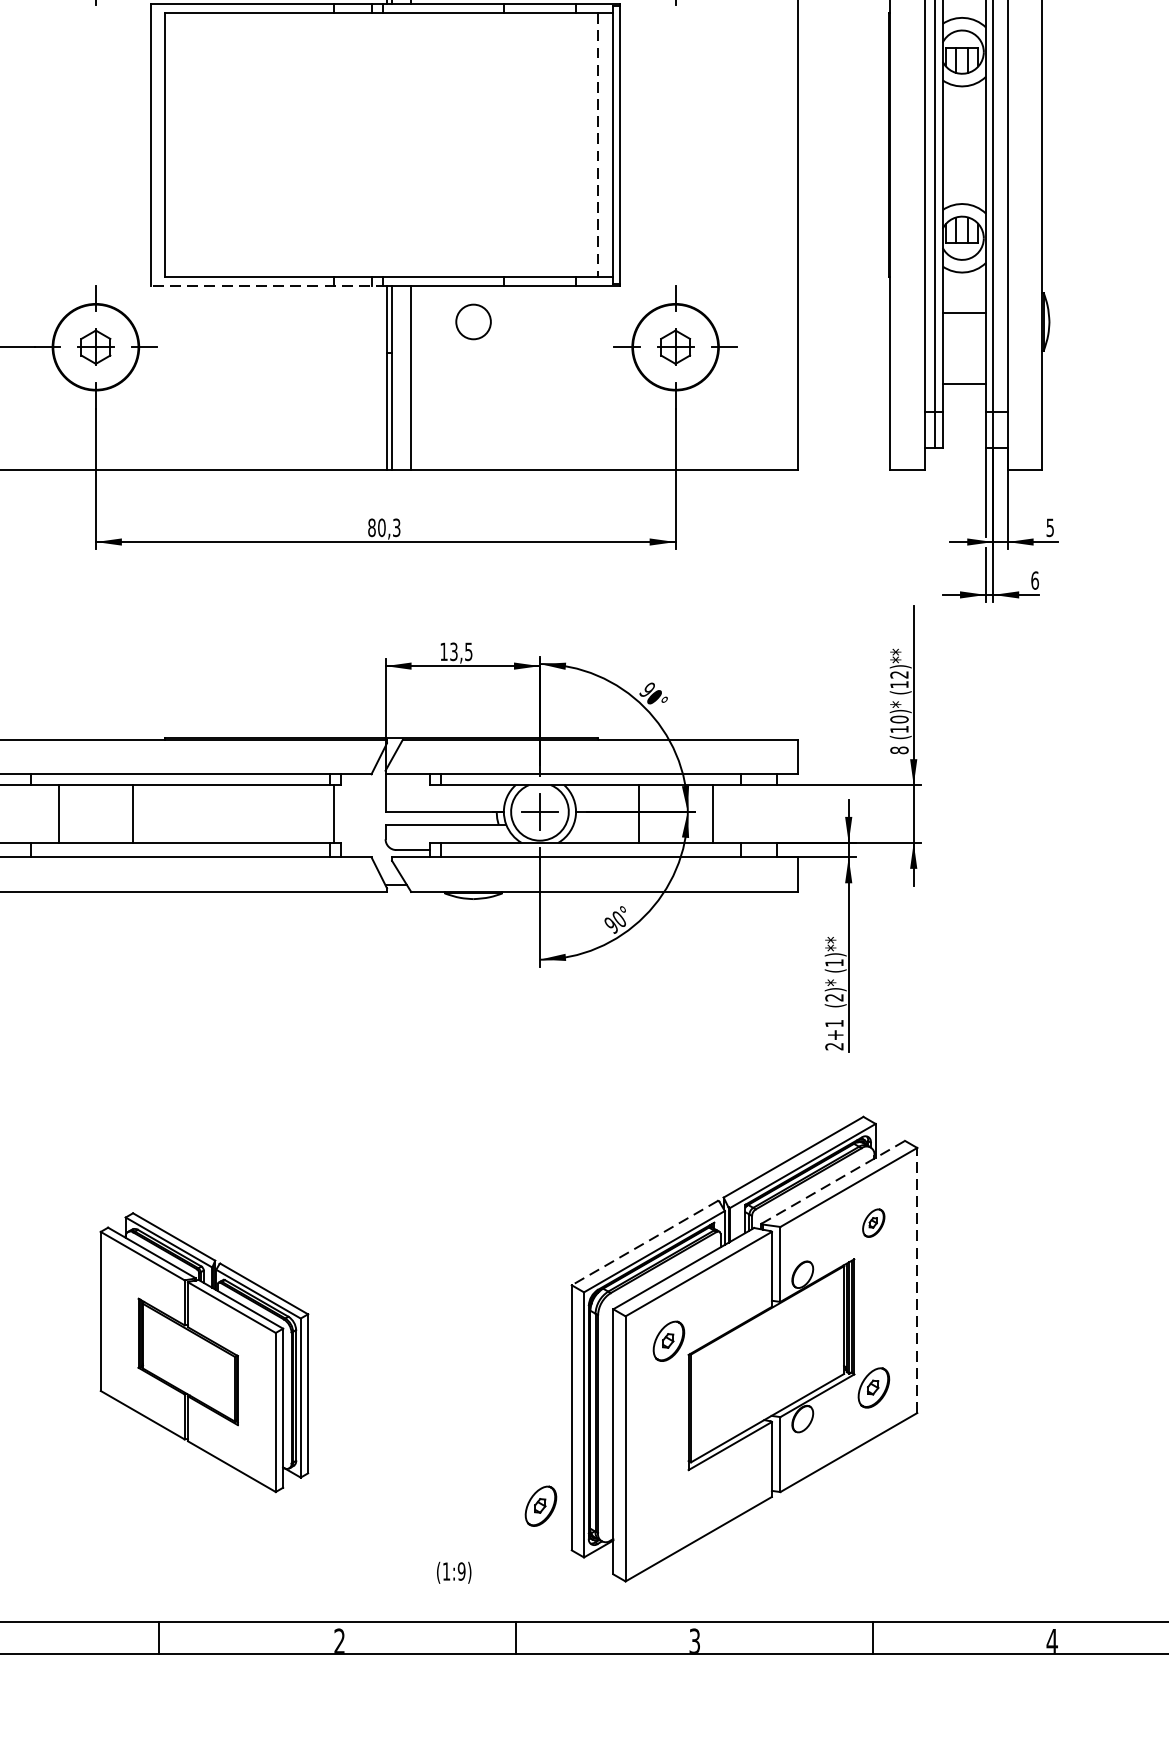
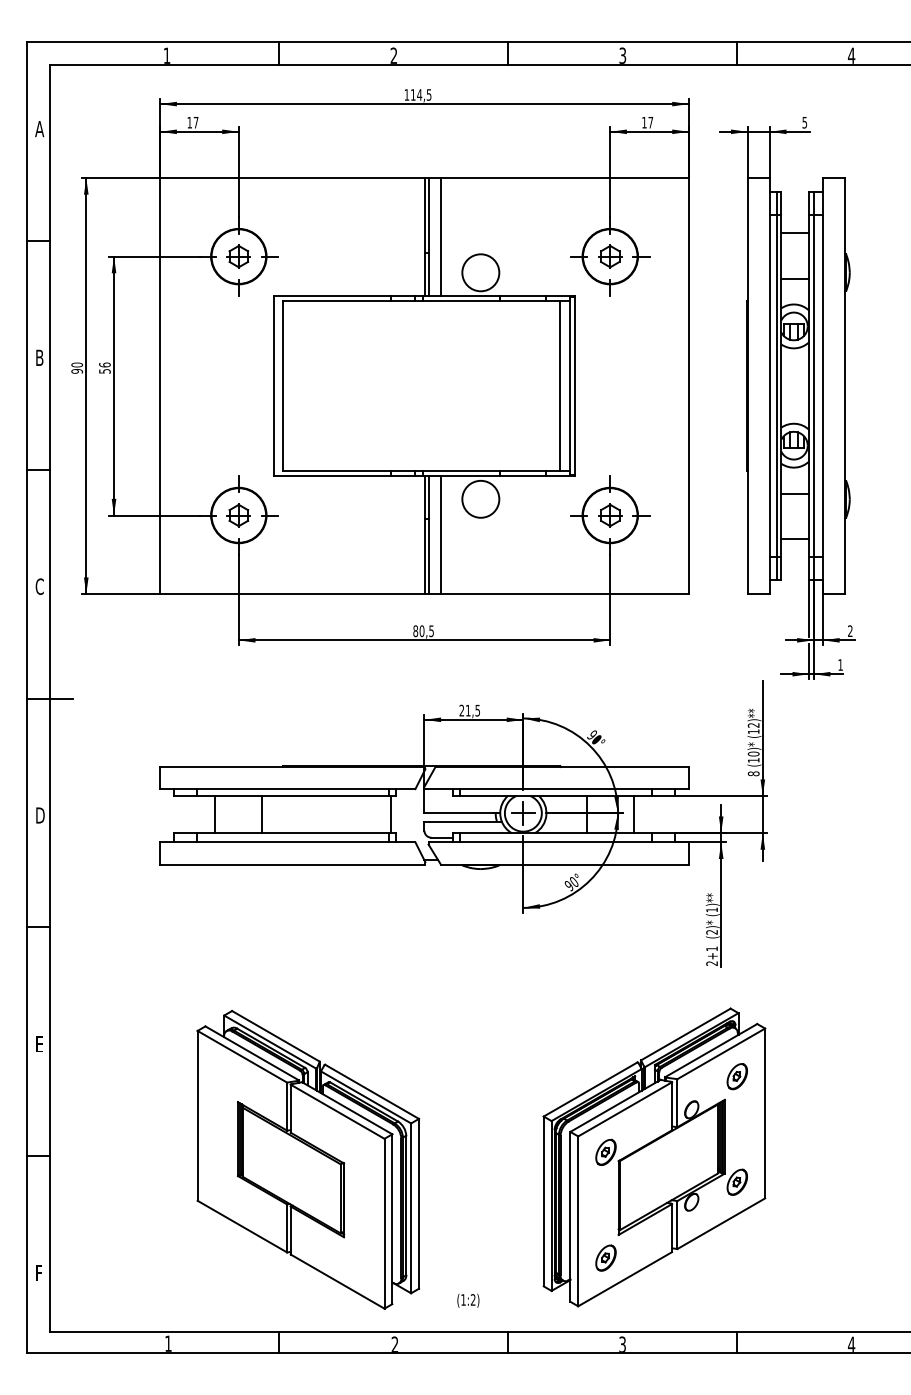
line: (597, 145) -> (560, 386), dashed -> solid
line: (268, 286) -> (349, 476), dashed -> solid
circle: (473, 320) -> (480, 498), size x1.67
text: (396, 526) -> (431, 630), 80,3 -> 80,5
text: (1050, 528) -> (850, 631), 5 -> 2
text: (1034, 579) -> (840, 664), 6 -> 1
text: (448, 651) -> (464, 710), 13,5 -> 21,5
line: (833, 1182) -> (711, 1050), dashed -> solid
part: (872, 1222) -> (736, 1076), size x1.43
line: (644, 1243) -> (590, 1089), dashed -> solid
line: (917, 1280) -> (765, 1113), dashed -> solid
part: (204, 1352) -> (308, 1159), size x1.67
part: (540, 1505) -> (605, 1257), moved
text: (460, 1570) -> (472, 1299), (1:9) -> (1:2)

